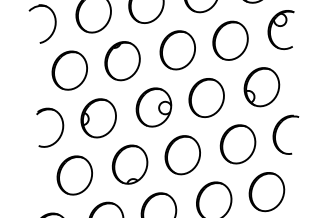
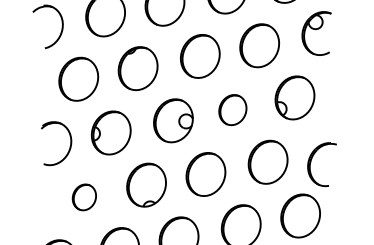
part: (206, 97) -> (232, 109), size x0.7
part: (276, 132) -> (311, 162), moved
part: (74, 175) -> (84, 197), size x0.6

